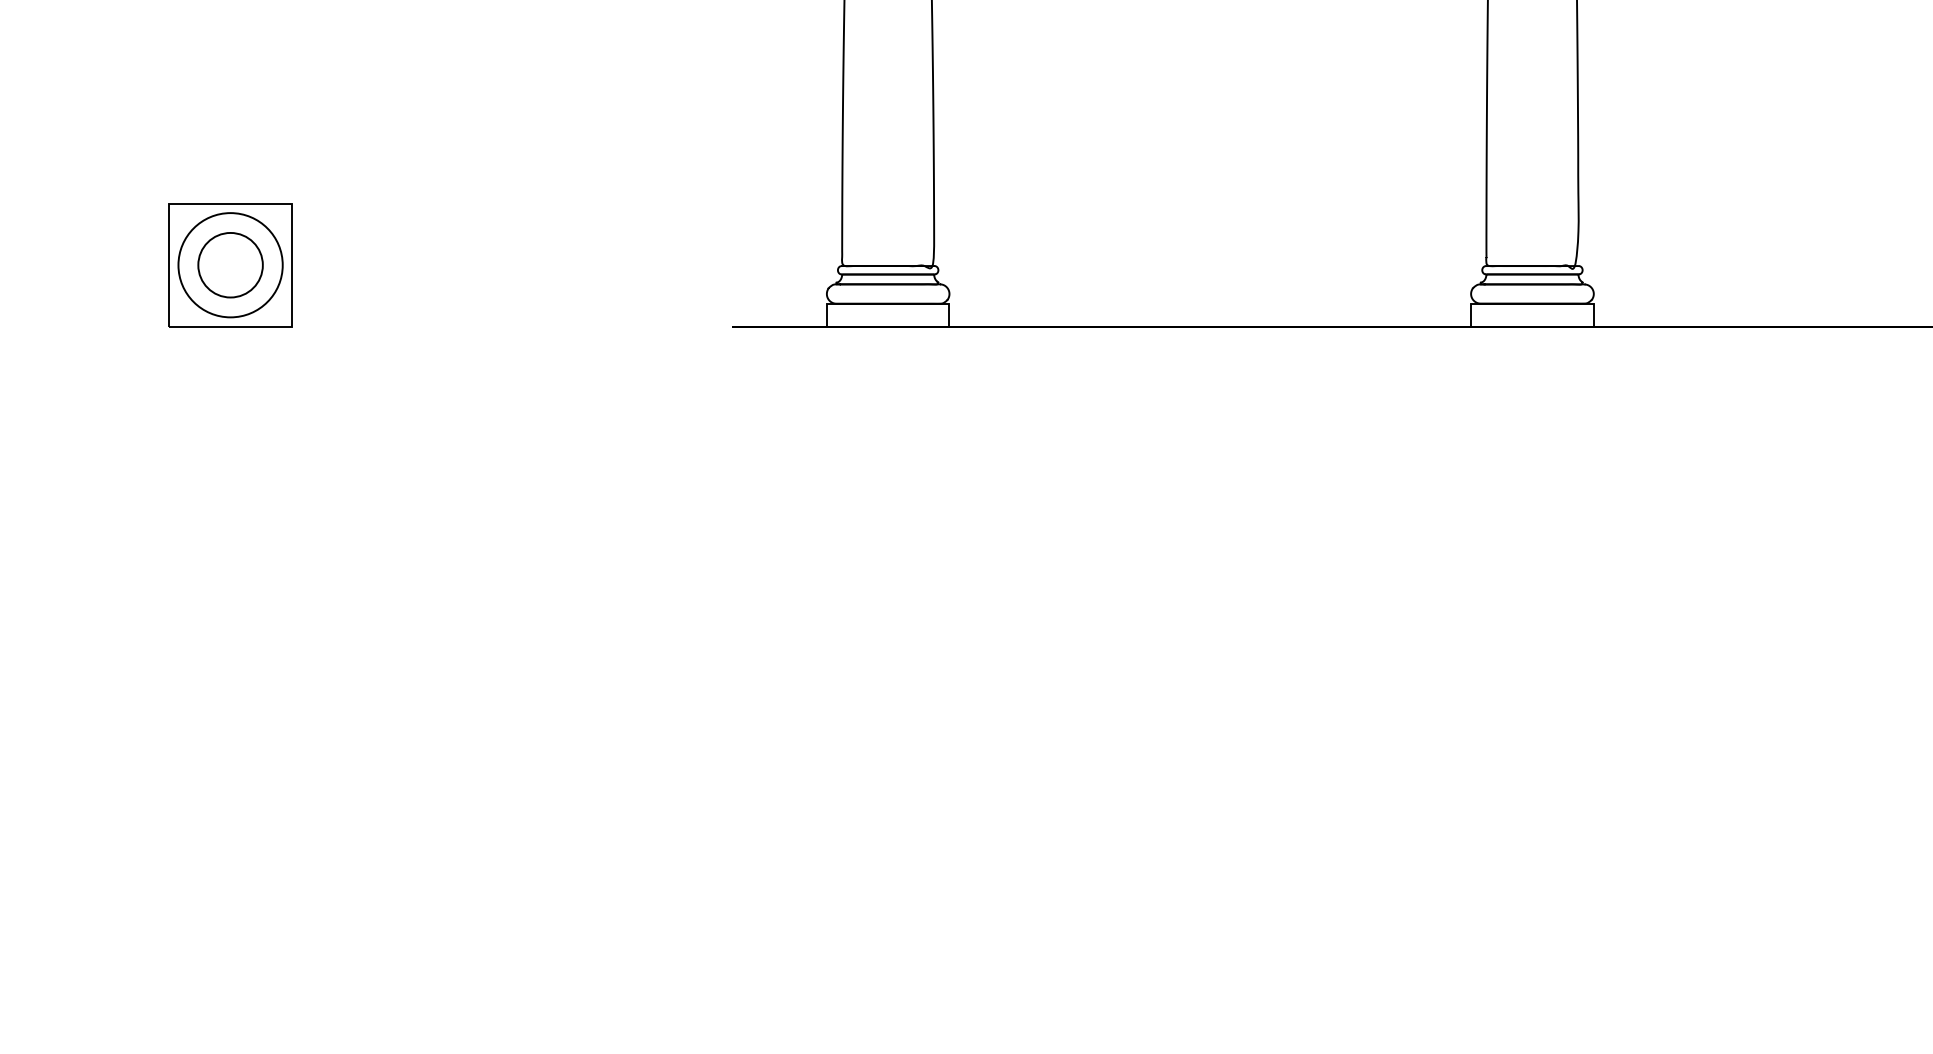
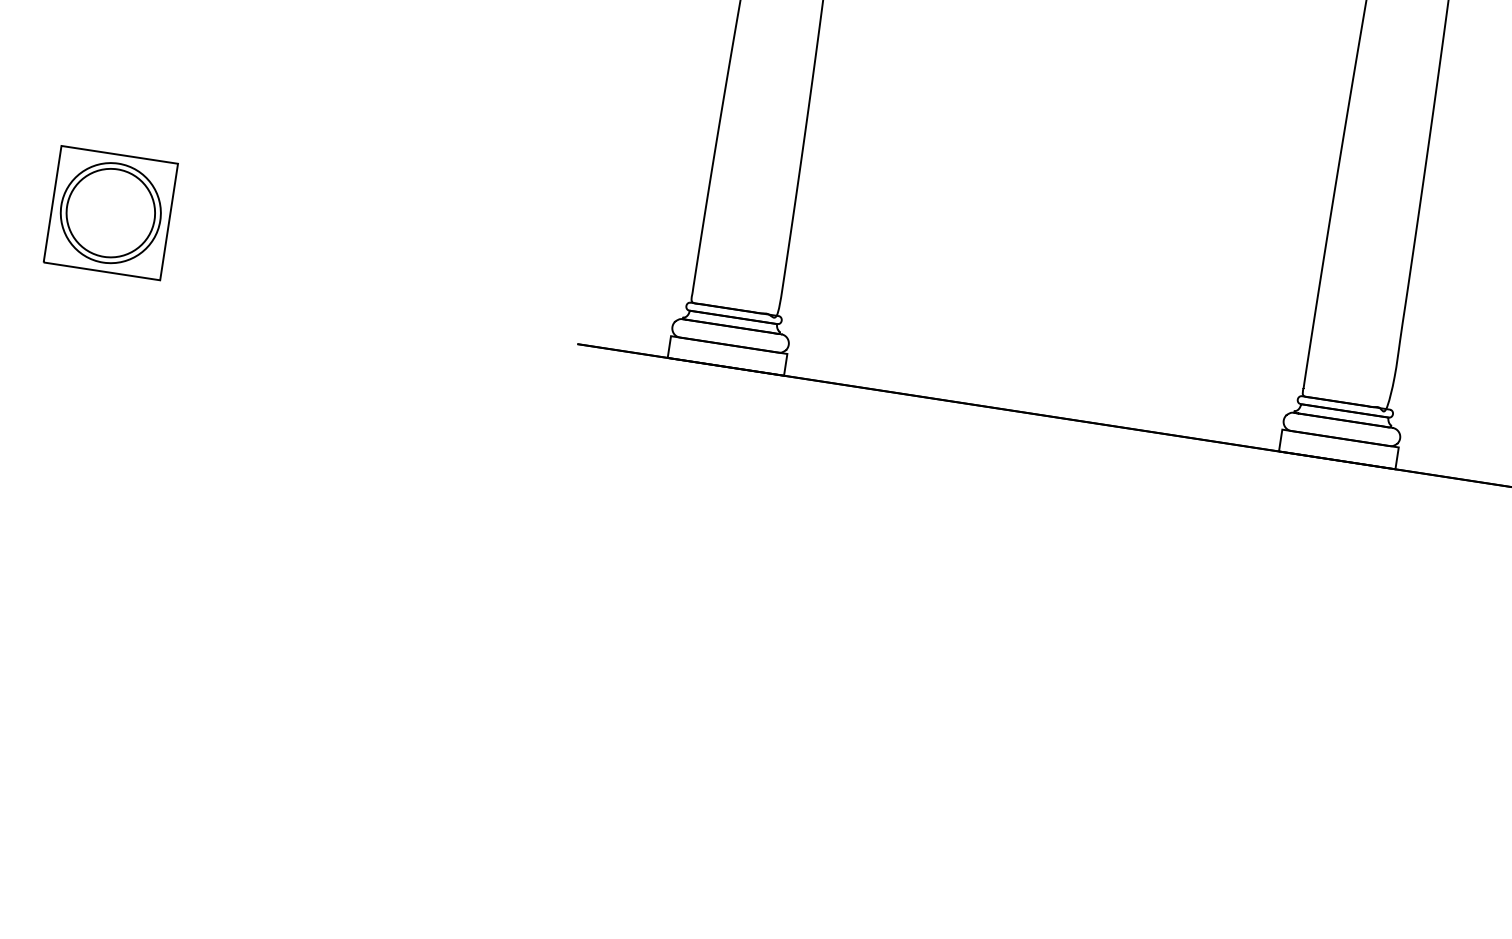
circle: (230, 265) -> (110, 213), size x1.43

